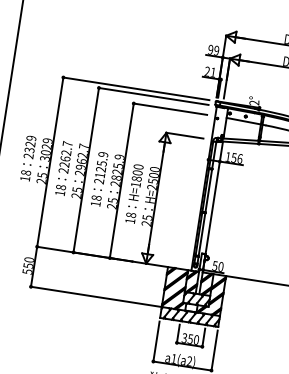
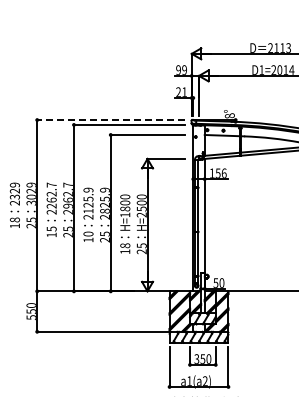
line: (136, 89) -> (111, 120), solid -> dashed
text: (254, 102) -> (229, 115), 2° -> 8°
text: (60, 186) -> (51, 228), 18 -> 15
text: (96, 197) -> (88, 233), 18 -> 10

